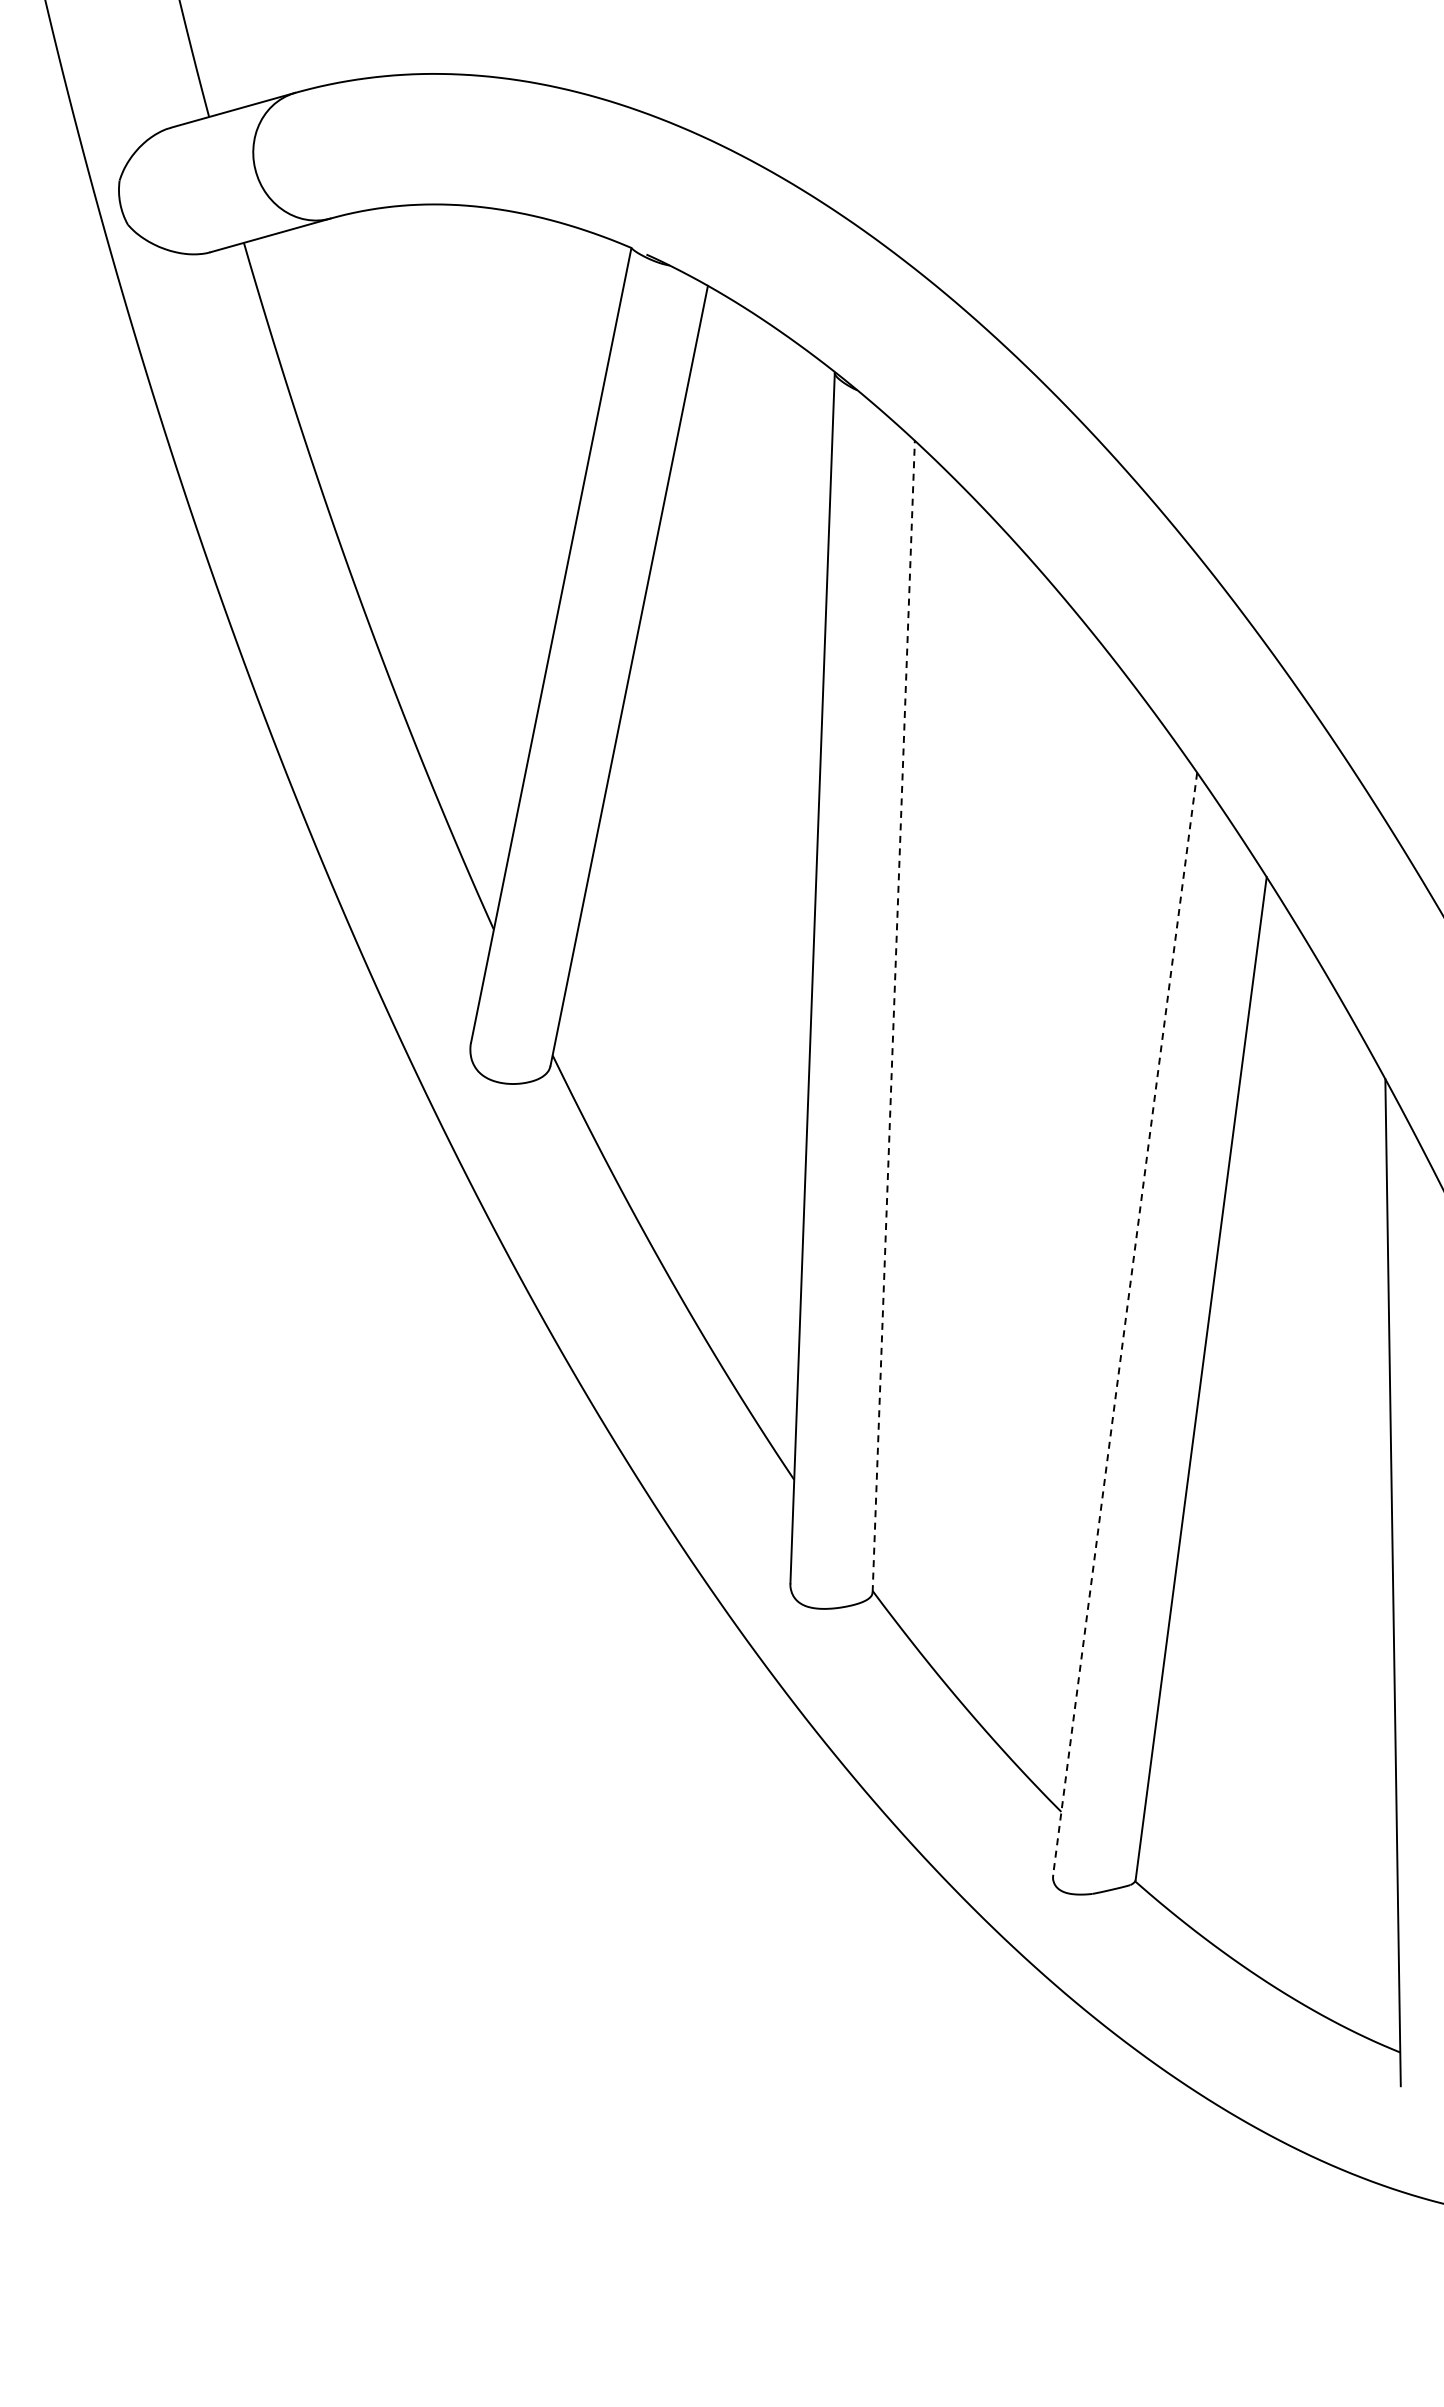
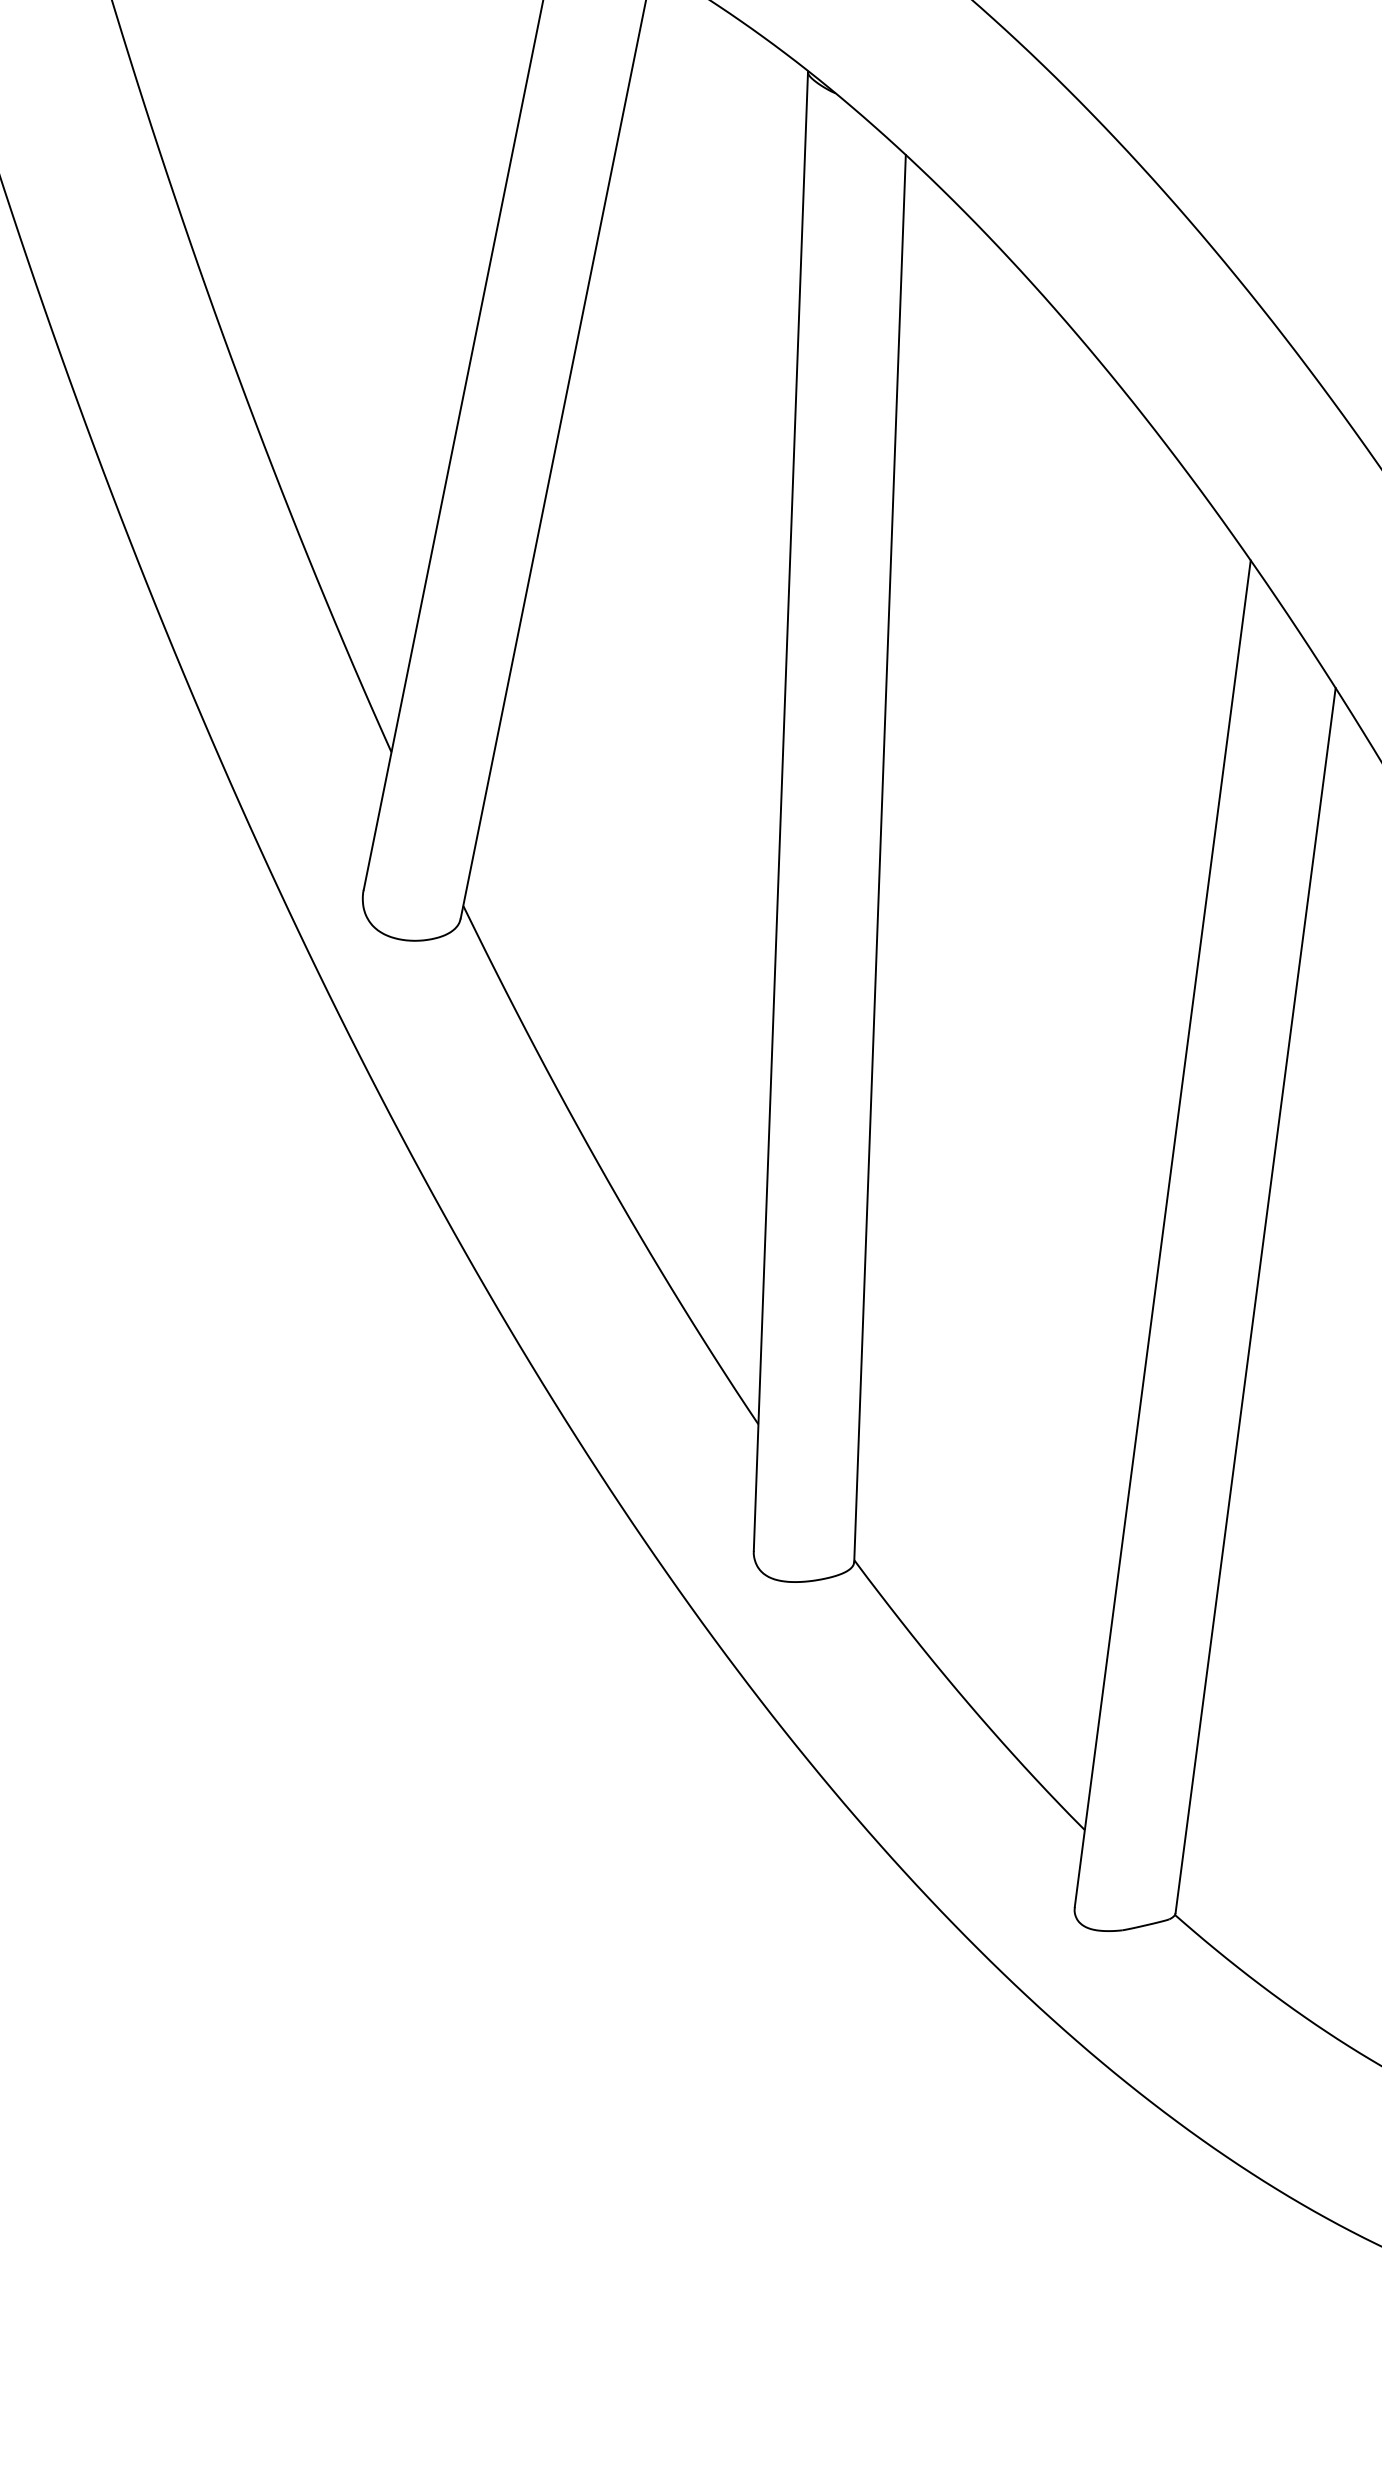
line: (893, 1015) -> (879, 857), dashed -> solid
line: (1125, 1323) -> (1163, 1233), dashed -> solid

